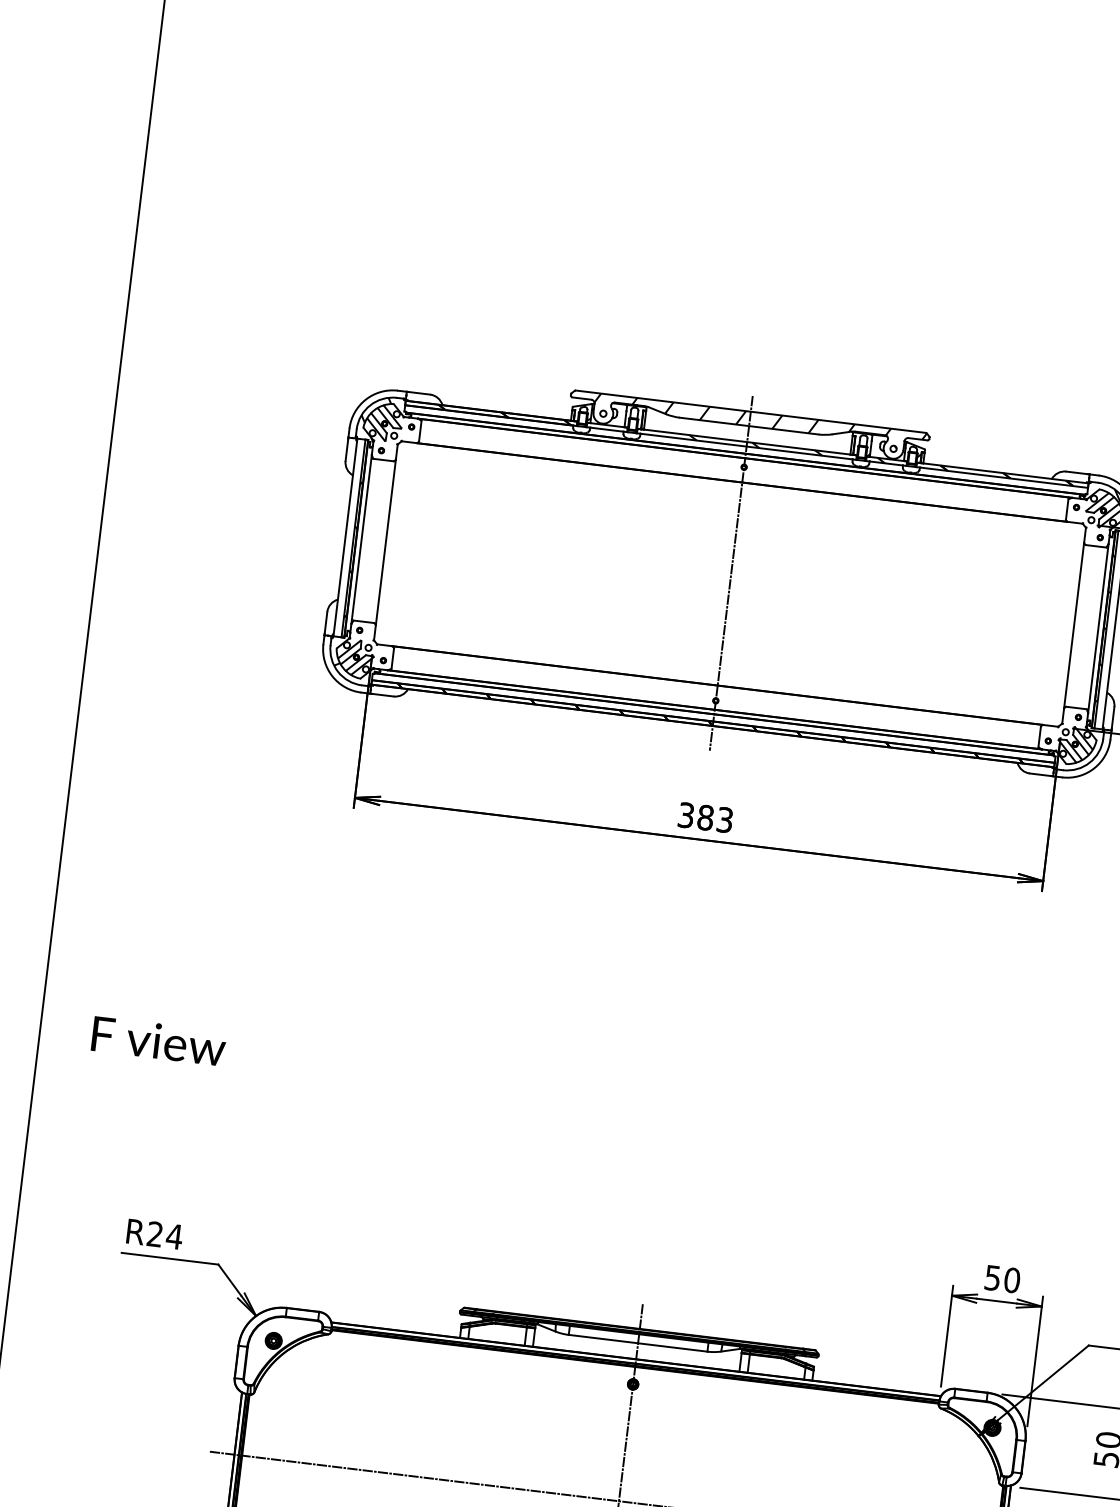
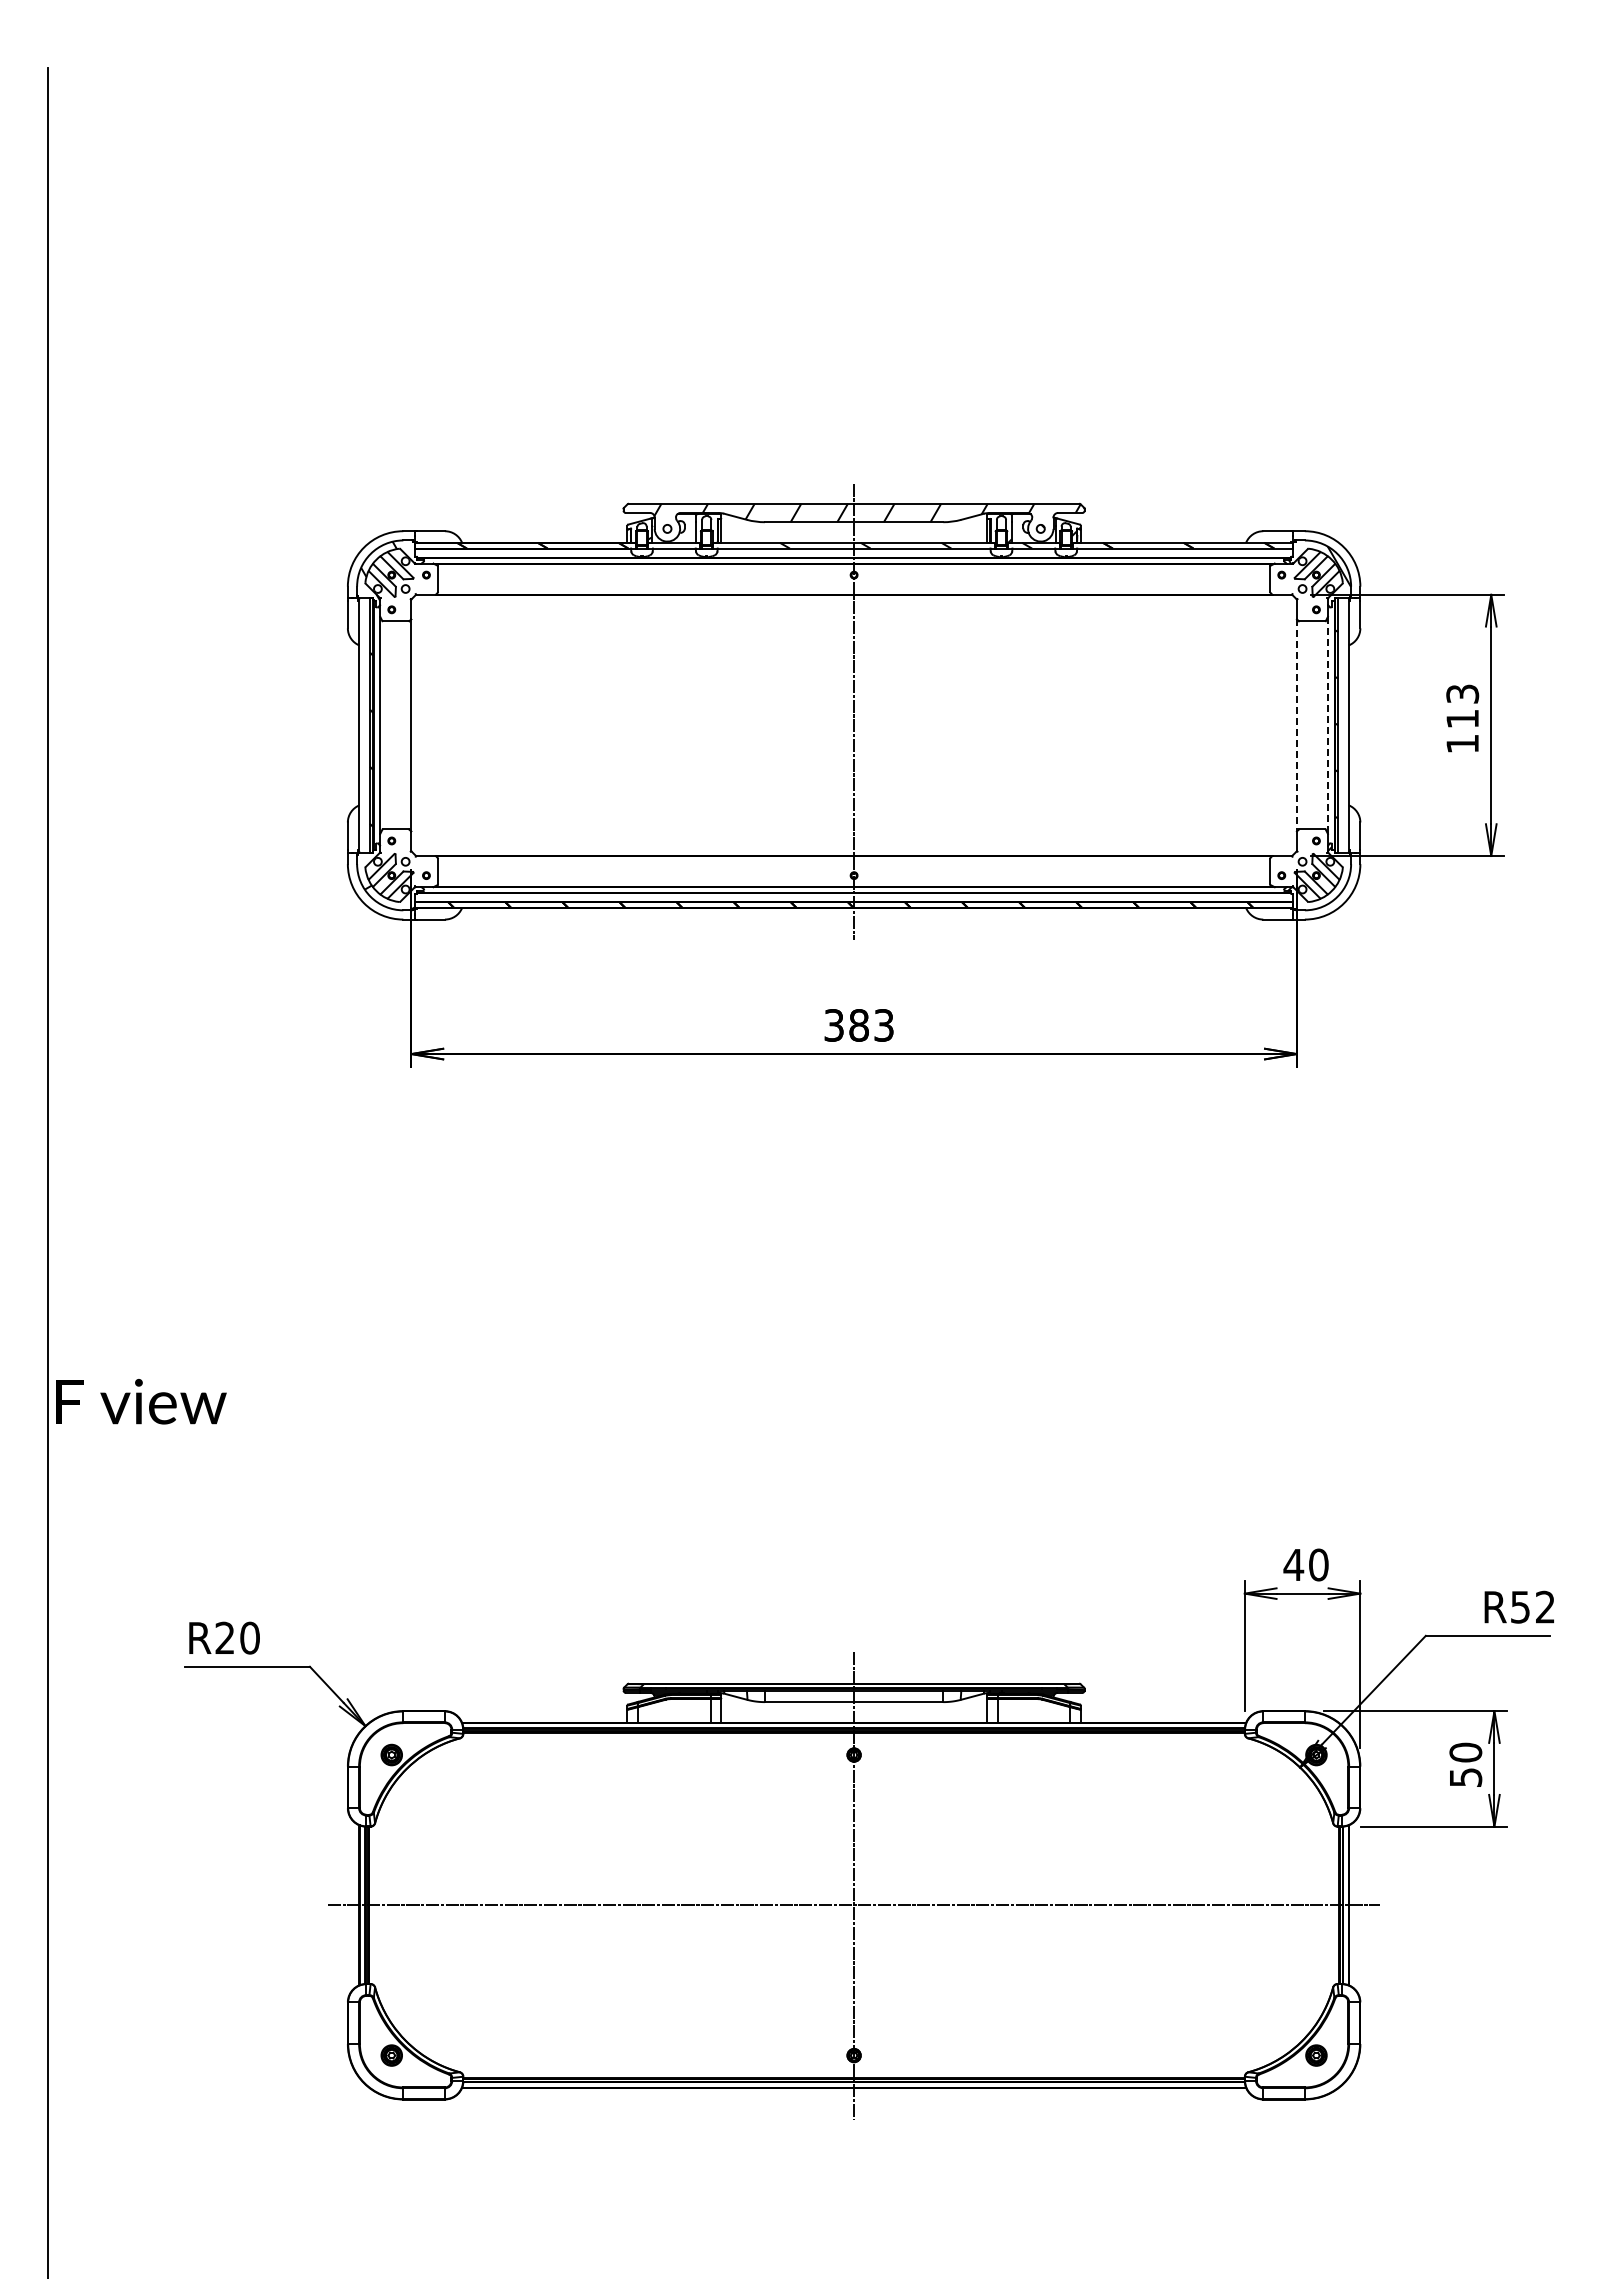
line: (1073, 625) -> (1296, 725), solid -> dashed
line: (1098, 628) -> (1328, 725), solid -> dashed
text: (159, 1041) -> (141, 1401), moved
text: (174, 1236) -> (249, 1637), R24 -> R20
text: (992, 1278) -> (1293, 1565), 50 -> 40

